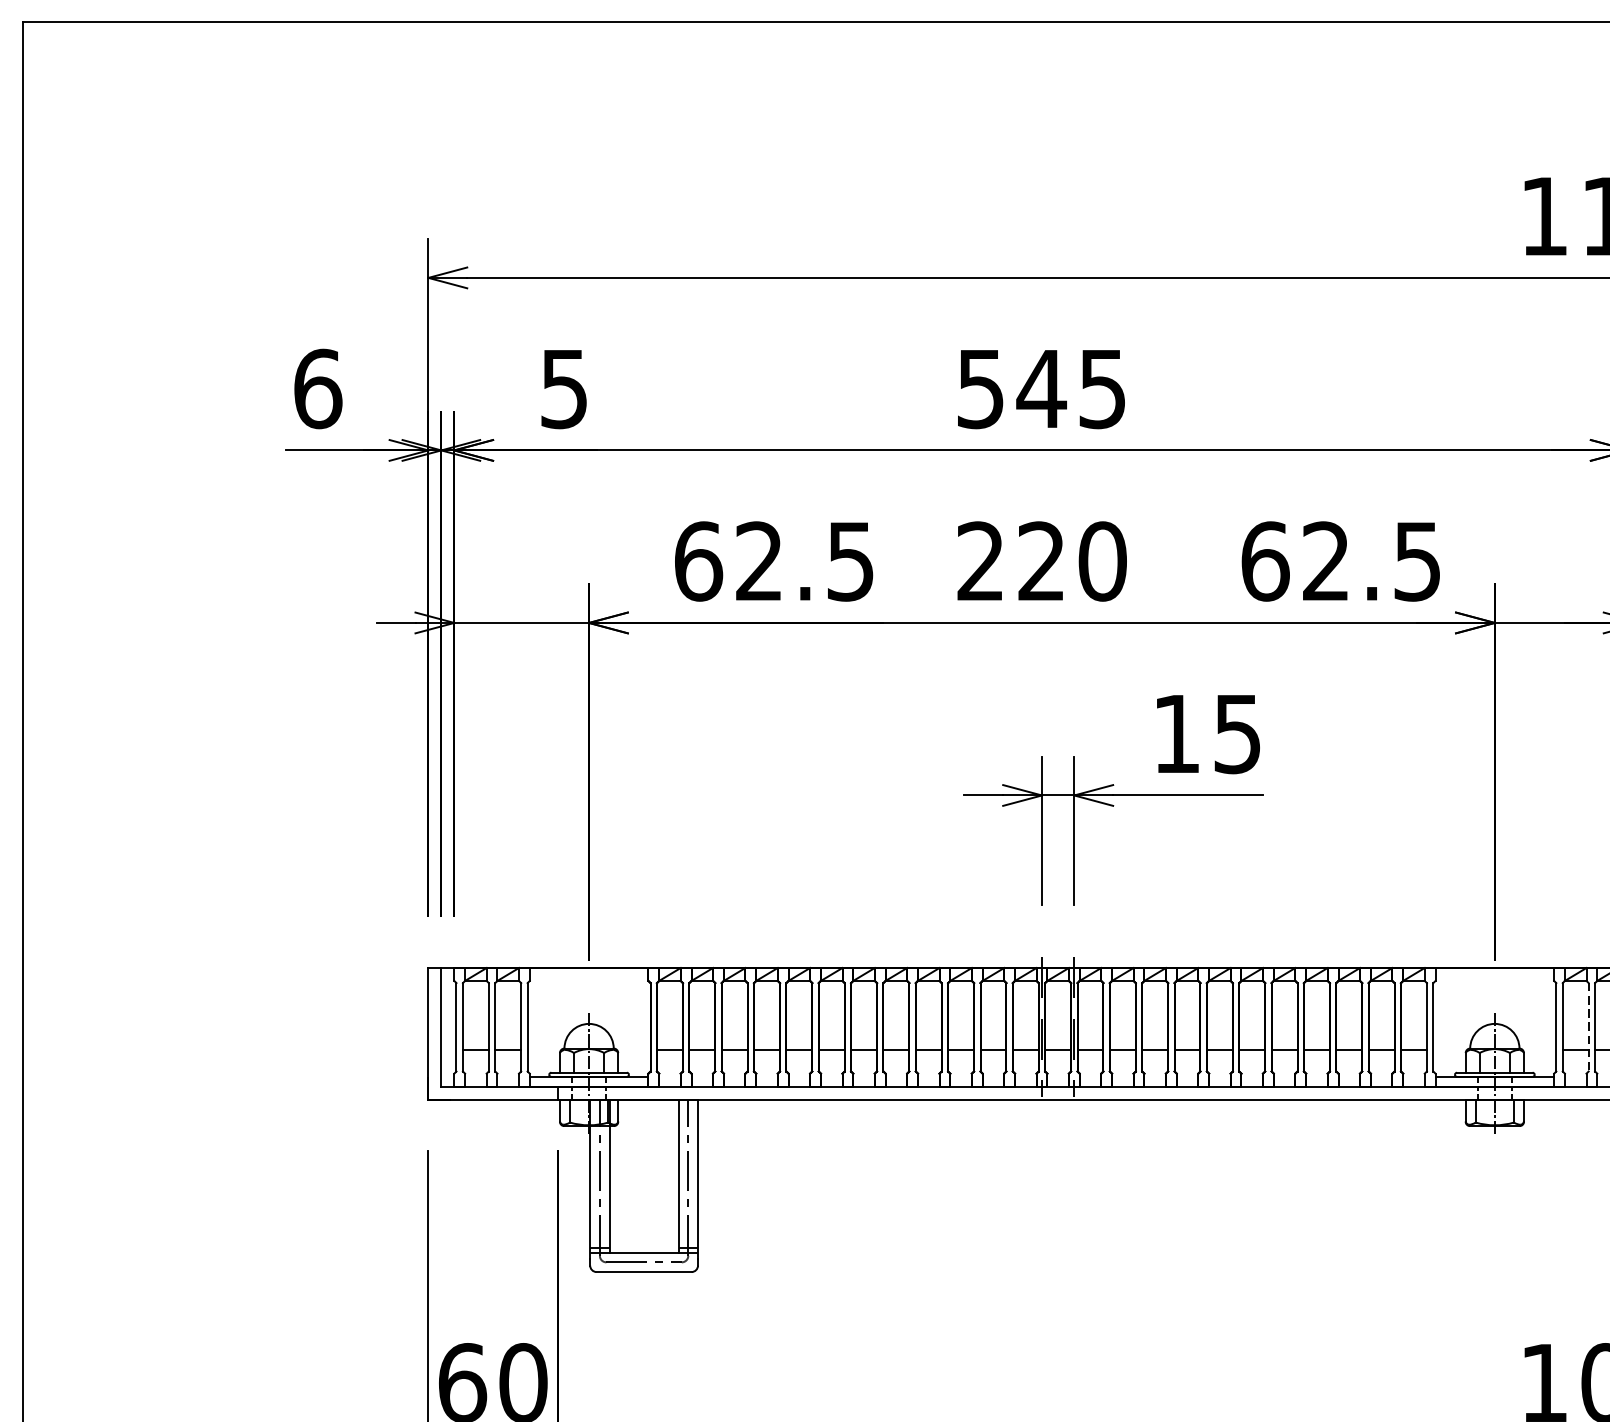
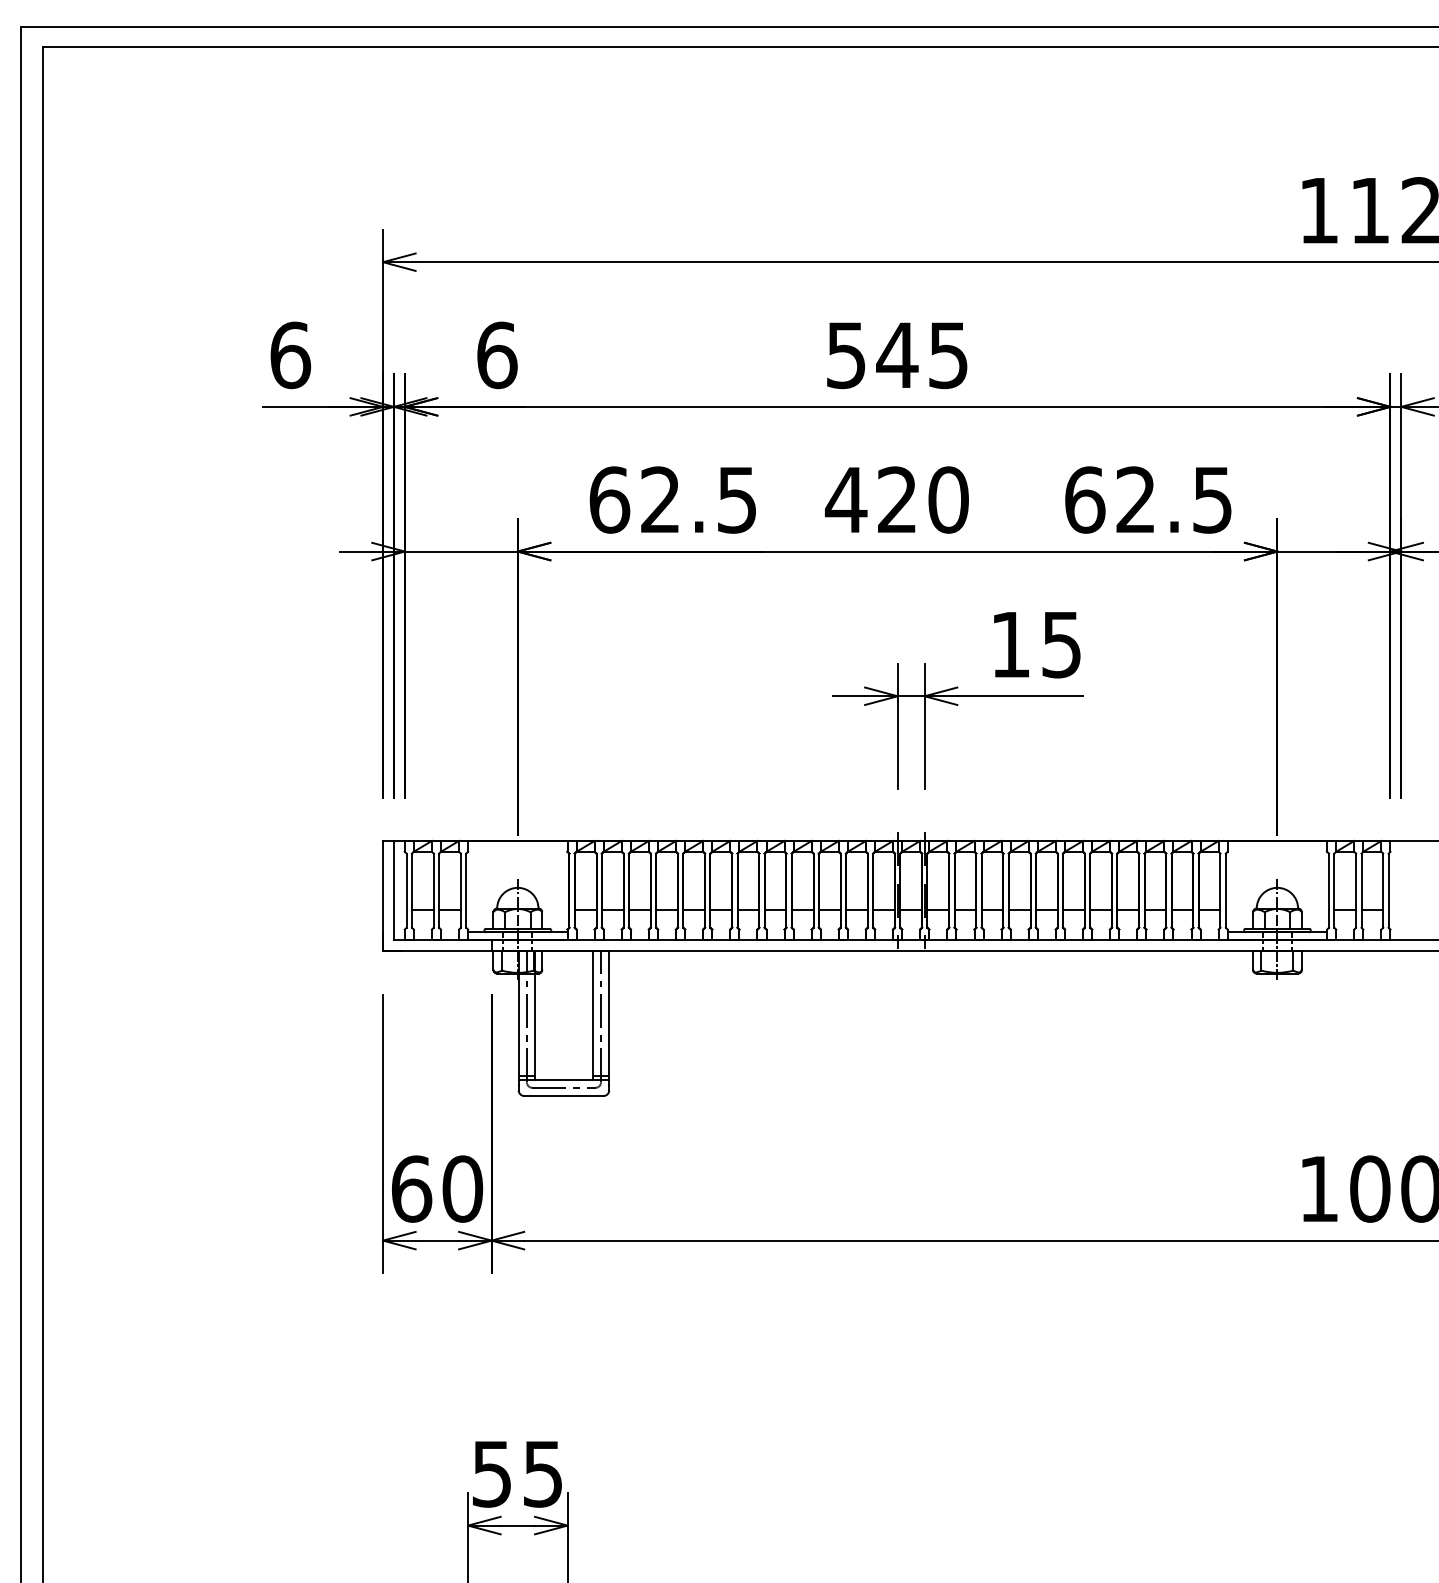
text: (564, 389) -> (497, 355), 5 -> 6
text: (980, 560) -> (846, 499), 220 -> 420
line: (1589, 1028) -> (1356, 891), dashed -> solid

